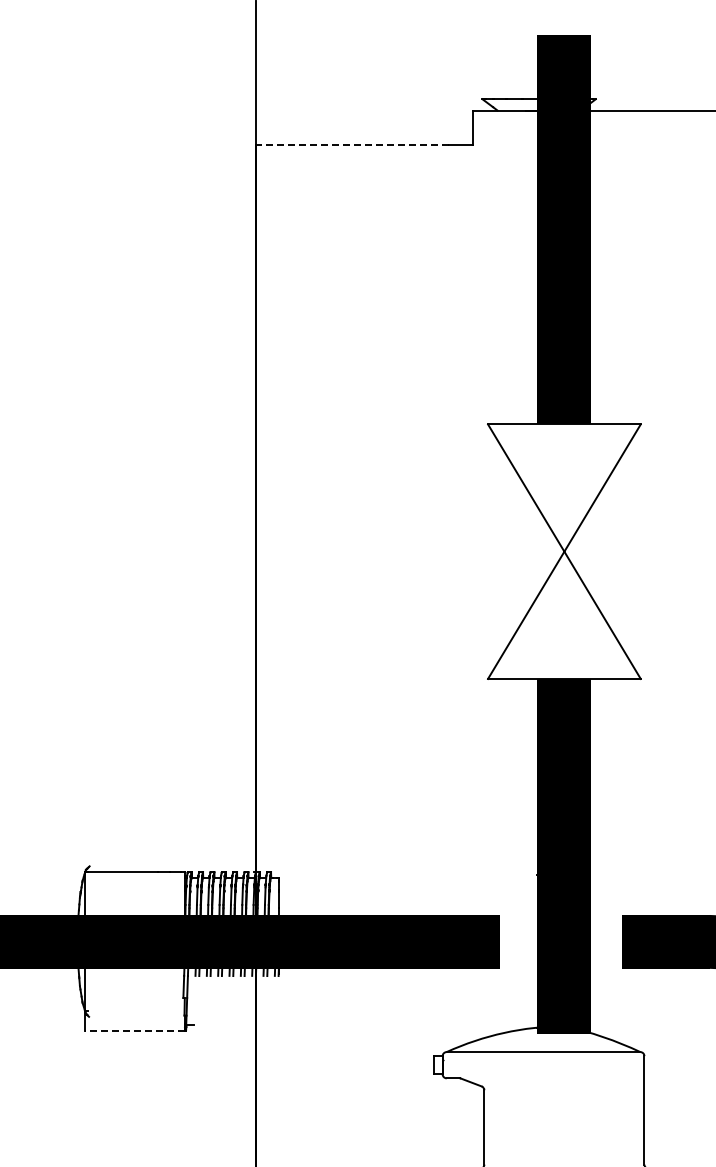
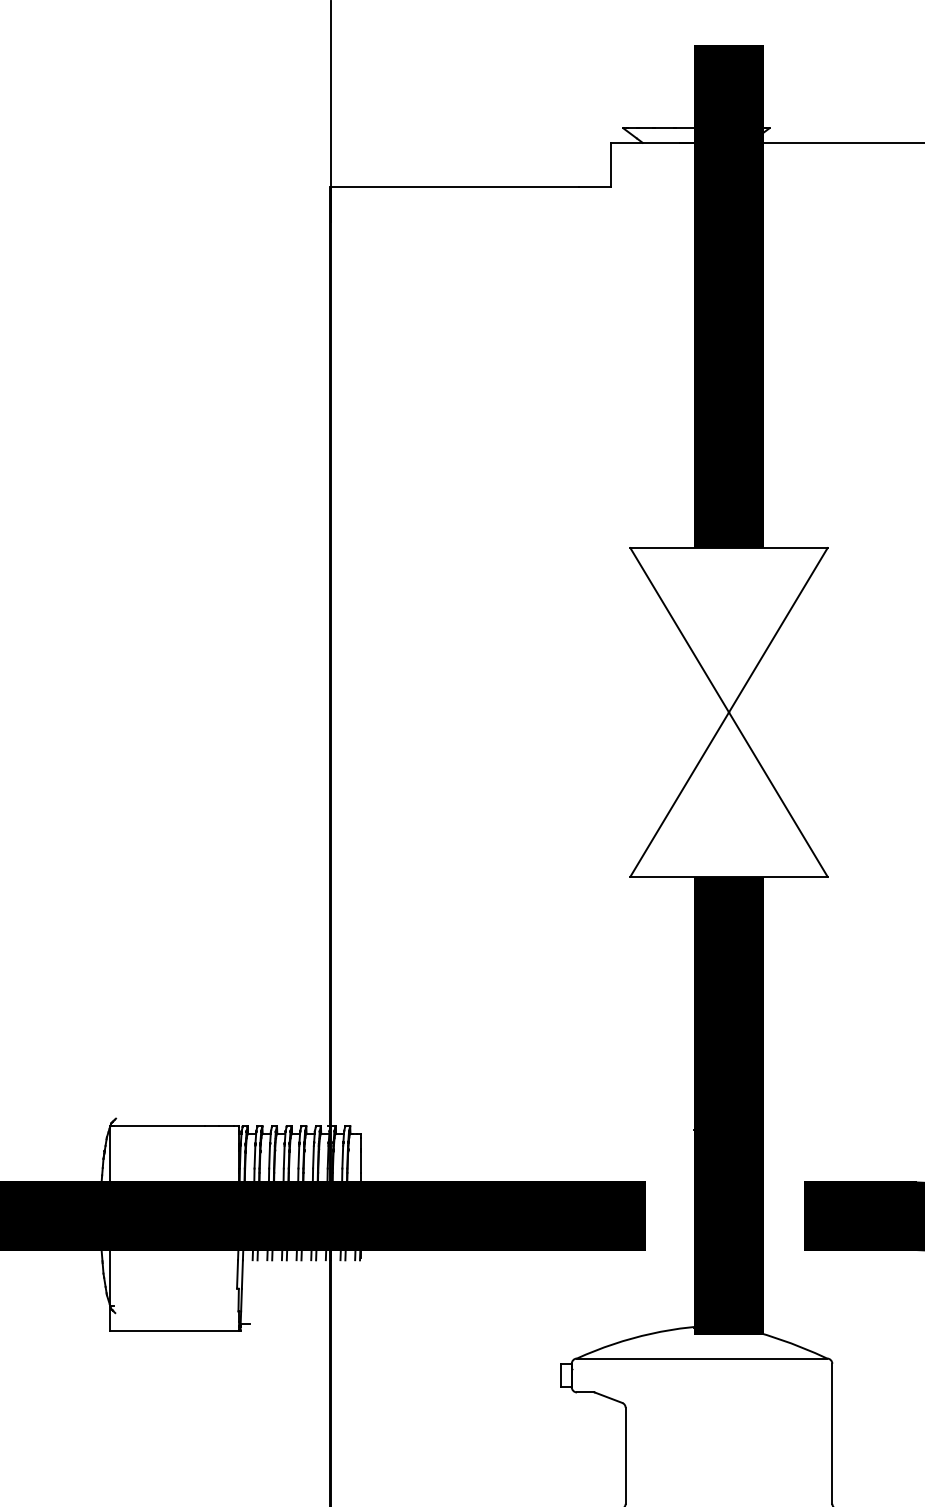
line: (351, 144) -> (454, 186), dashed -> solid
line: (135, 1030) -> (175, 1330), dashed -> solid

